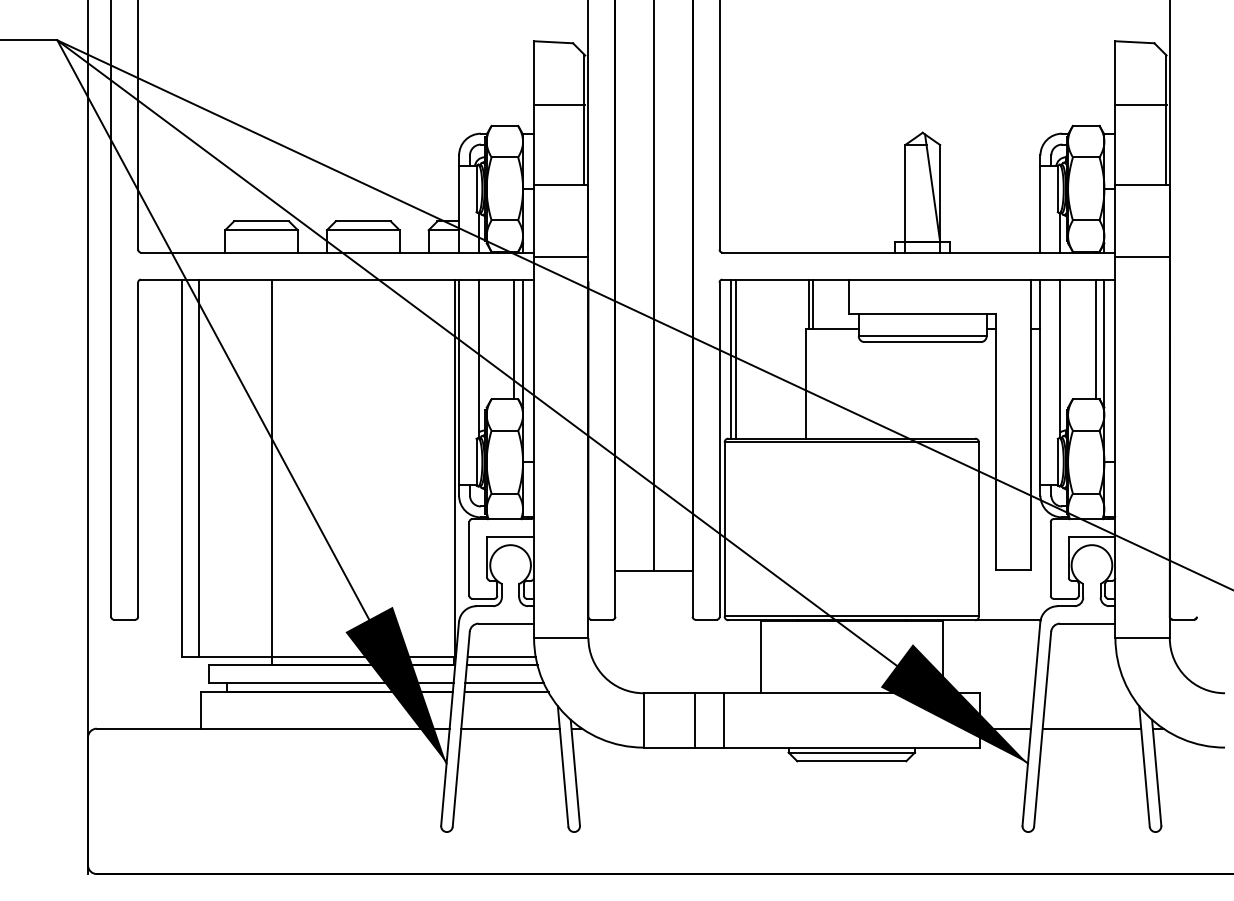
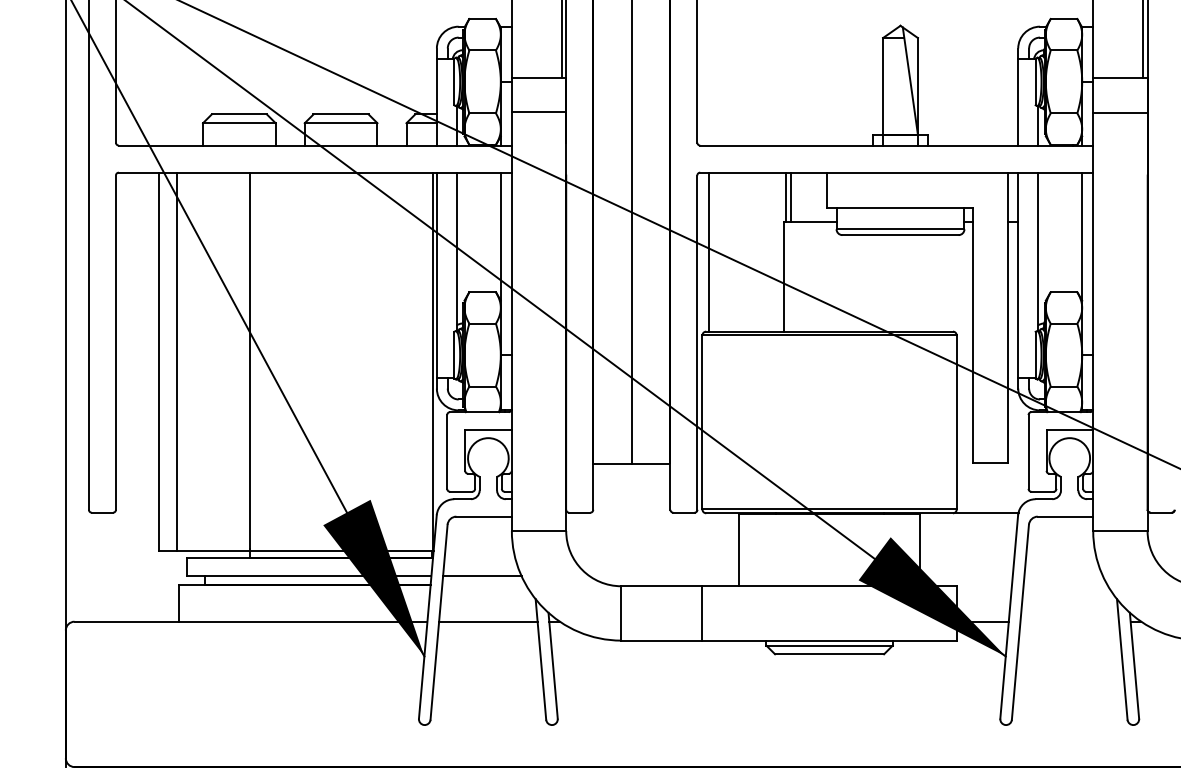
line: (561, 257) -> (539, 112), moved
line: (1142, 257) -> (1120, 113), moved
line: (514, 339) -> (492, 232), removed
line: (1095, 339) -> (1073, 232), removed
line: (735, 358) -> (713, 251), removed
line: (501, 657) -> (479, 550), removed
line: (501, 665) -> (479, 558), removed
line: (506, 692) -> (484, 585), removed
line: (694, 720) -> (672, 613), removed
line: (1091, 728) -> (1069, 621), removed

